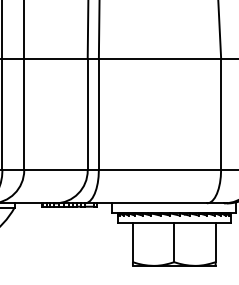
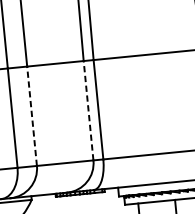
line: (24, 114) -> (32, 116), solid -> dashed
line: (87, 114) -> (88, 110), solid -> dashed

